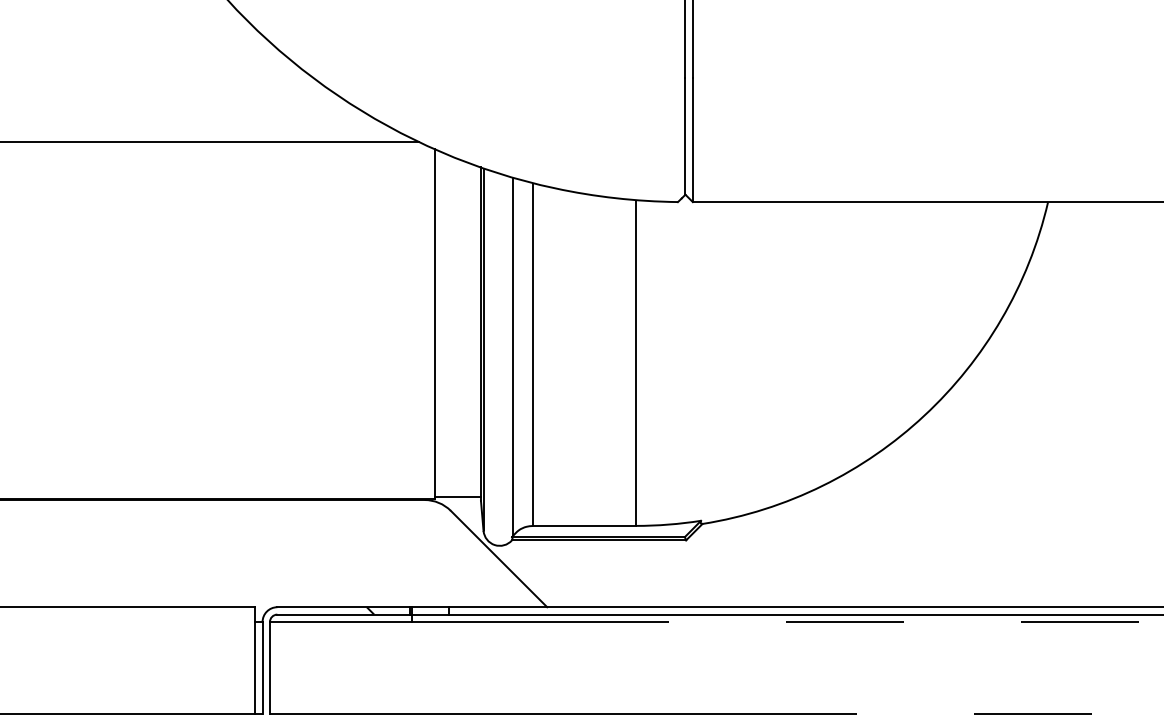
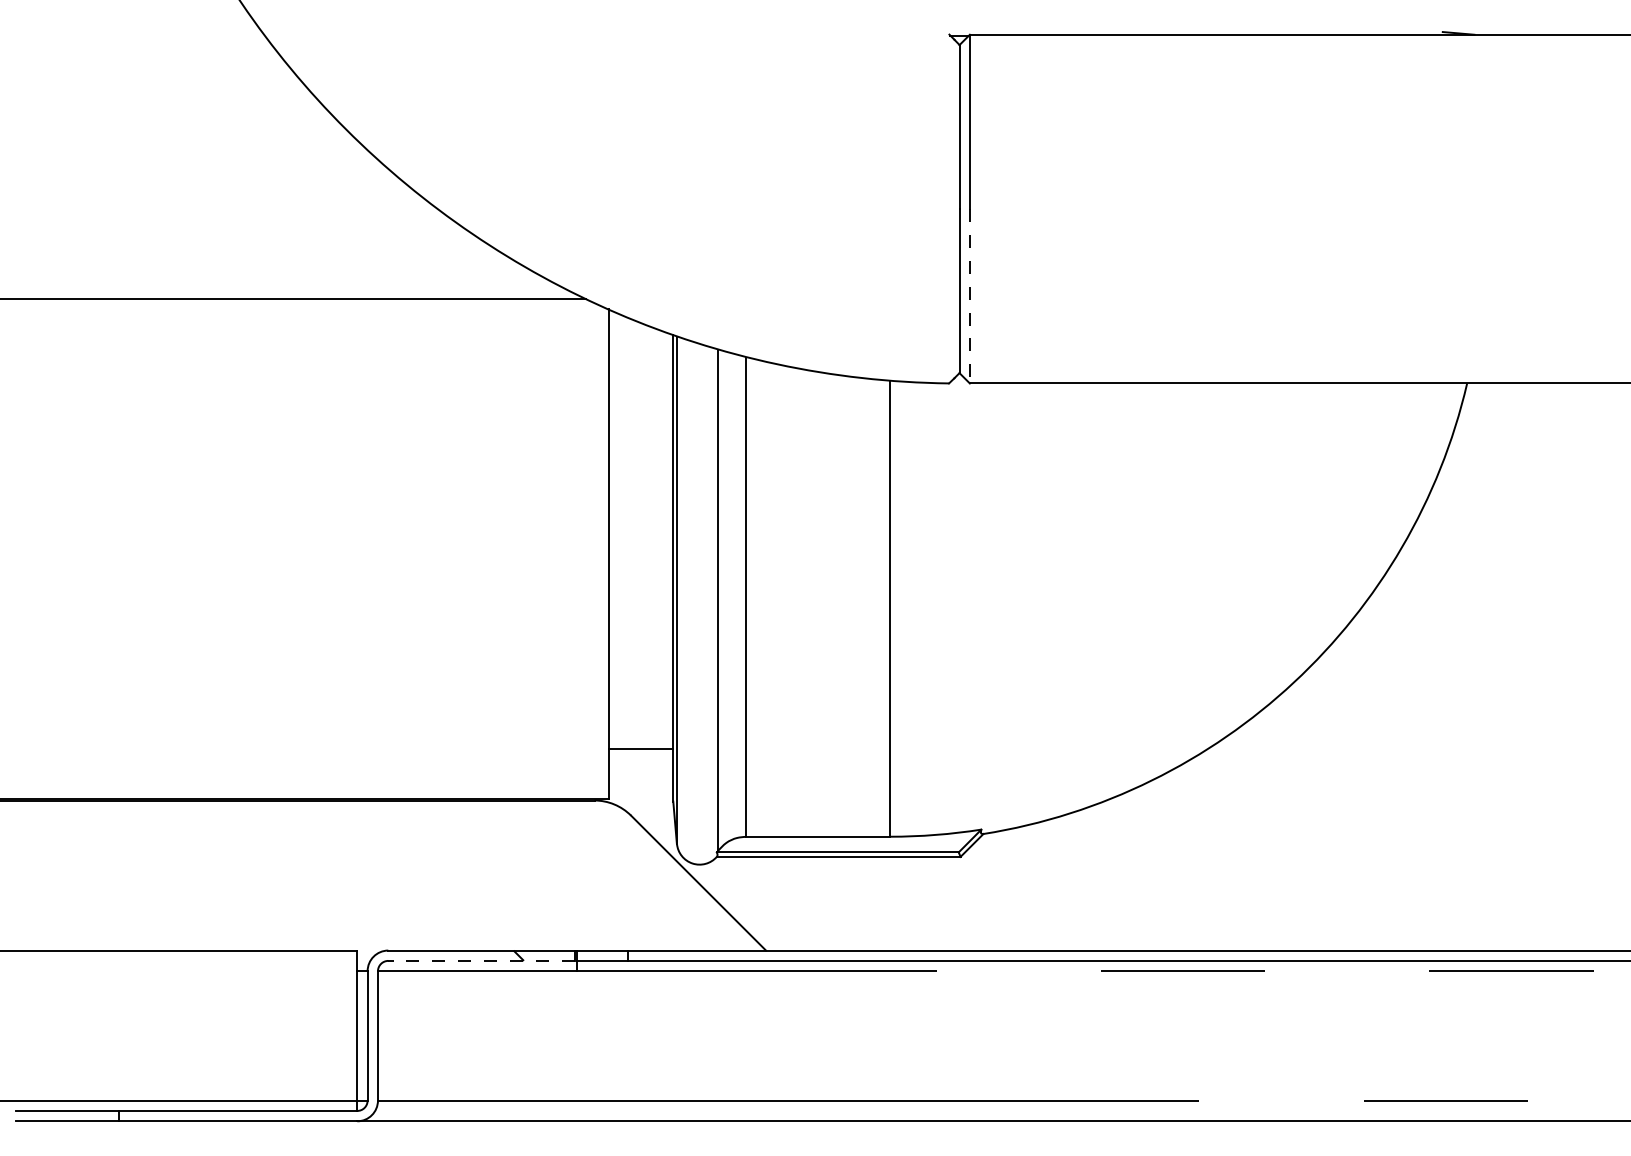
line: (692, 139) -> (969, 296), solid -> dashed
line: (457, 497) -> (640, 749), moved
line: (343, 614) -> (480, 960), solid -> dashed

